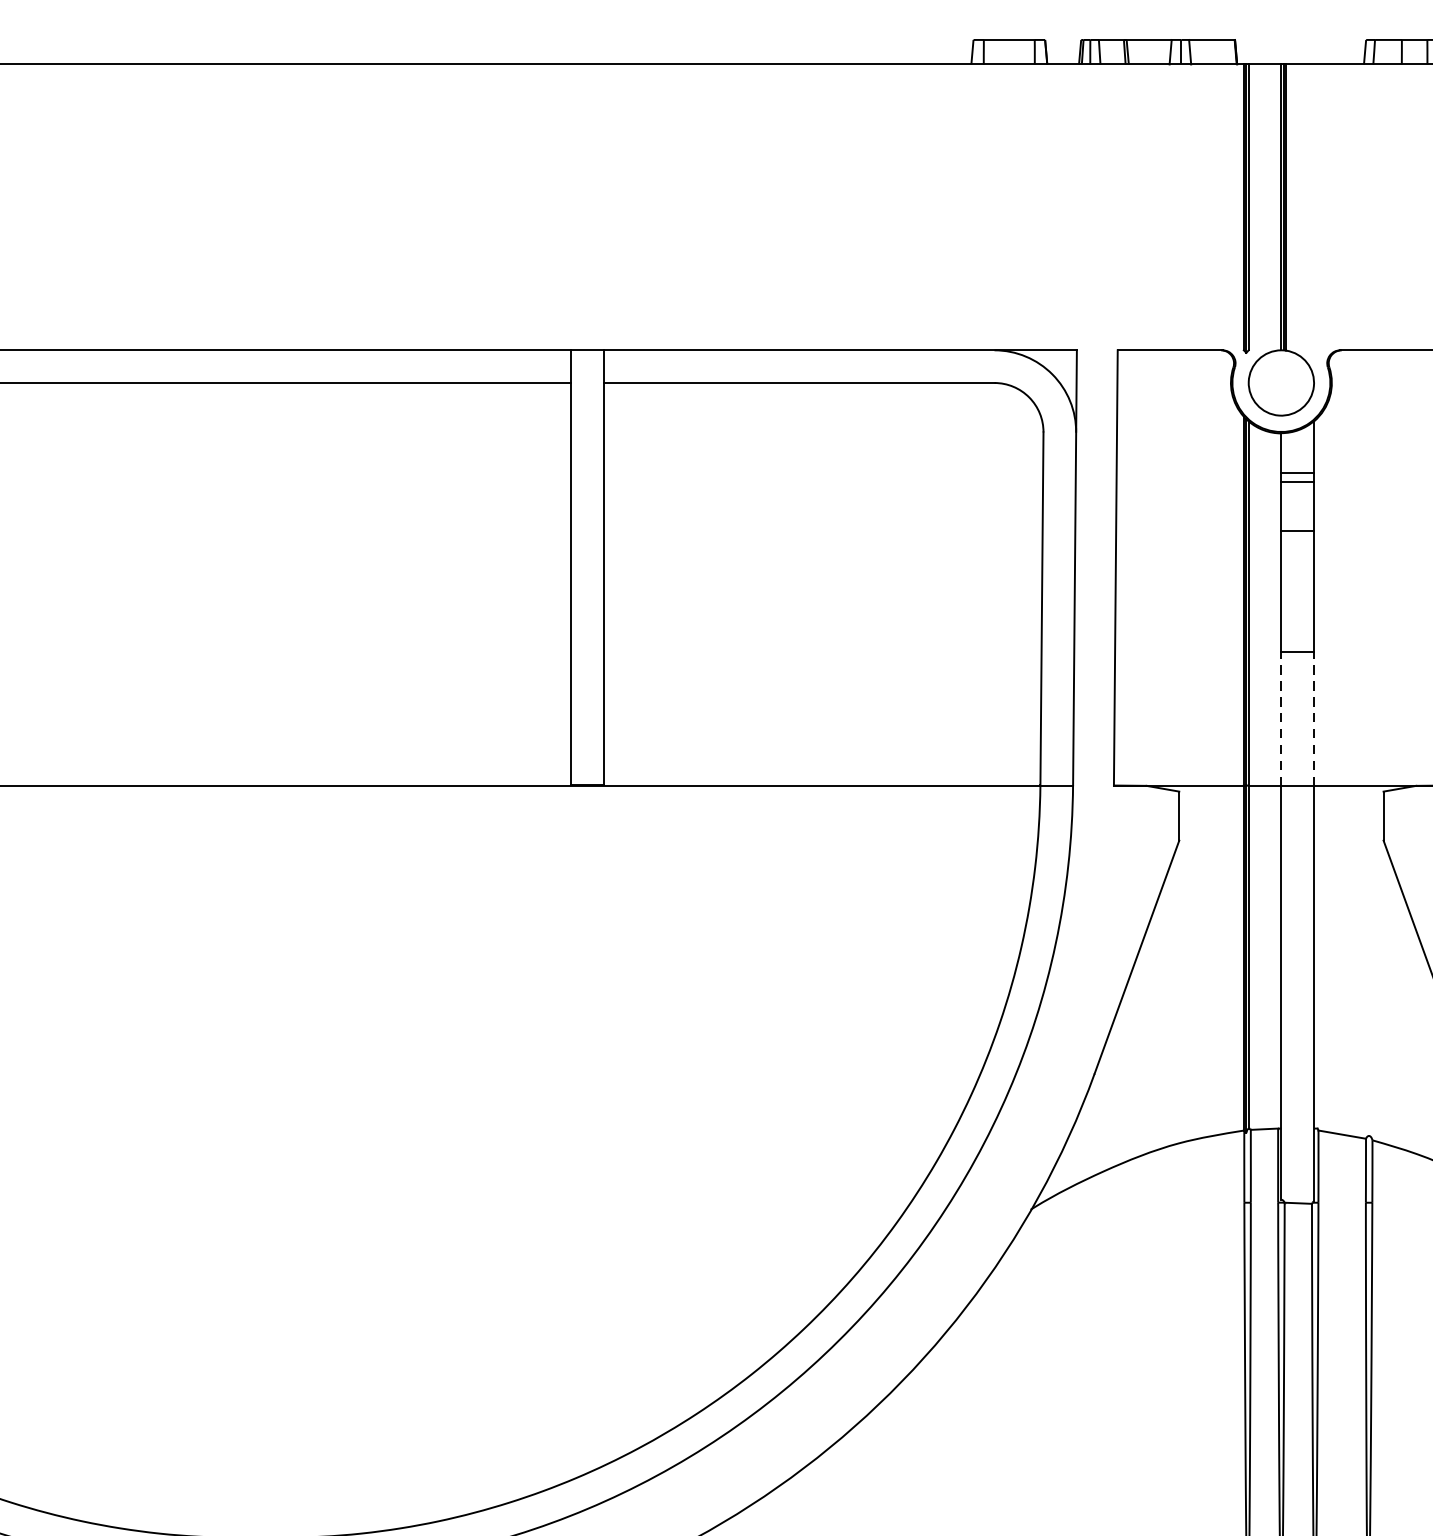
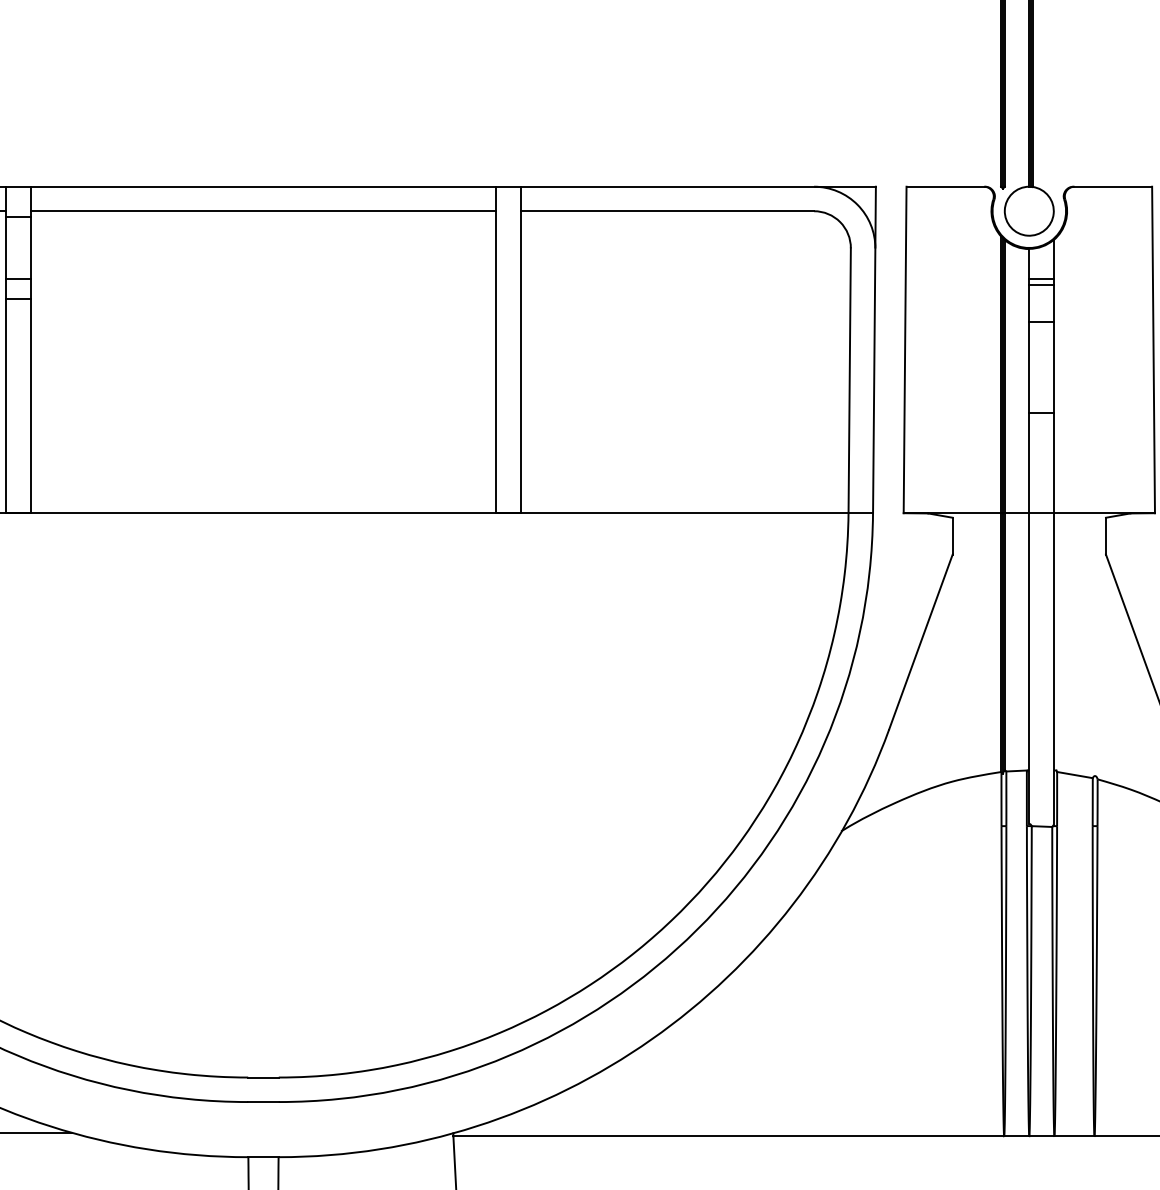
line: (1281, 717) -> (1029, 462), dashed -> solid
line: (1313, 717) -> (1053, 462), dashed -> solid

